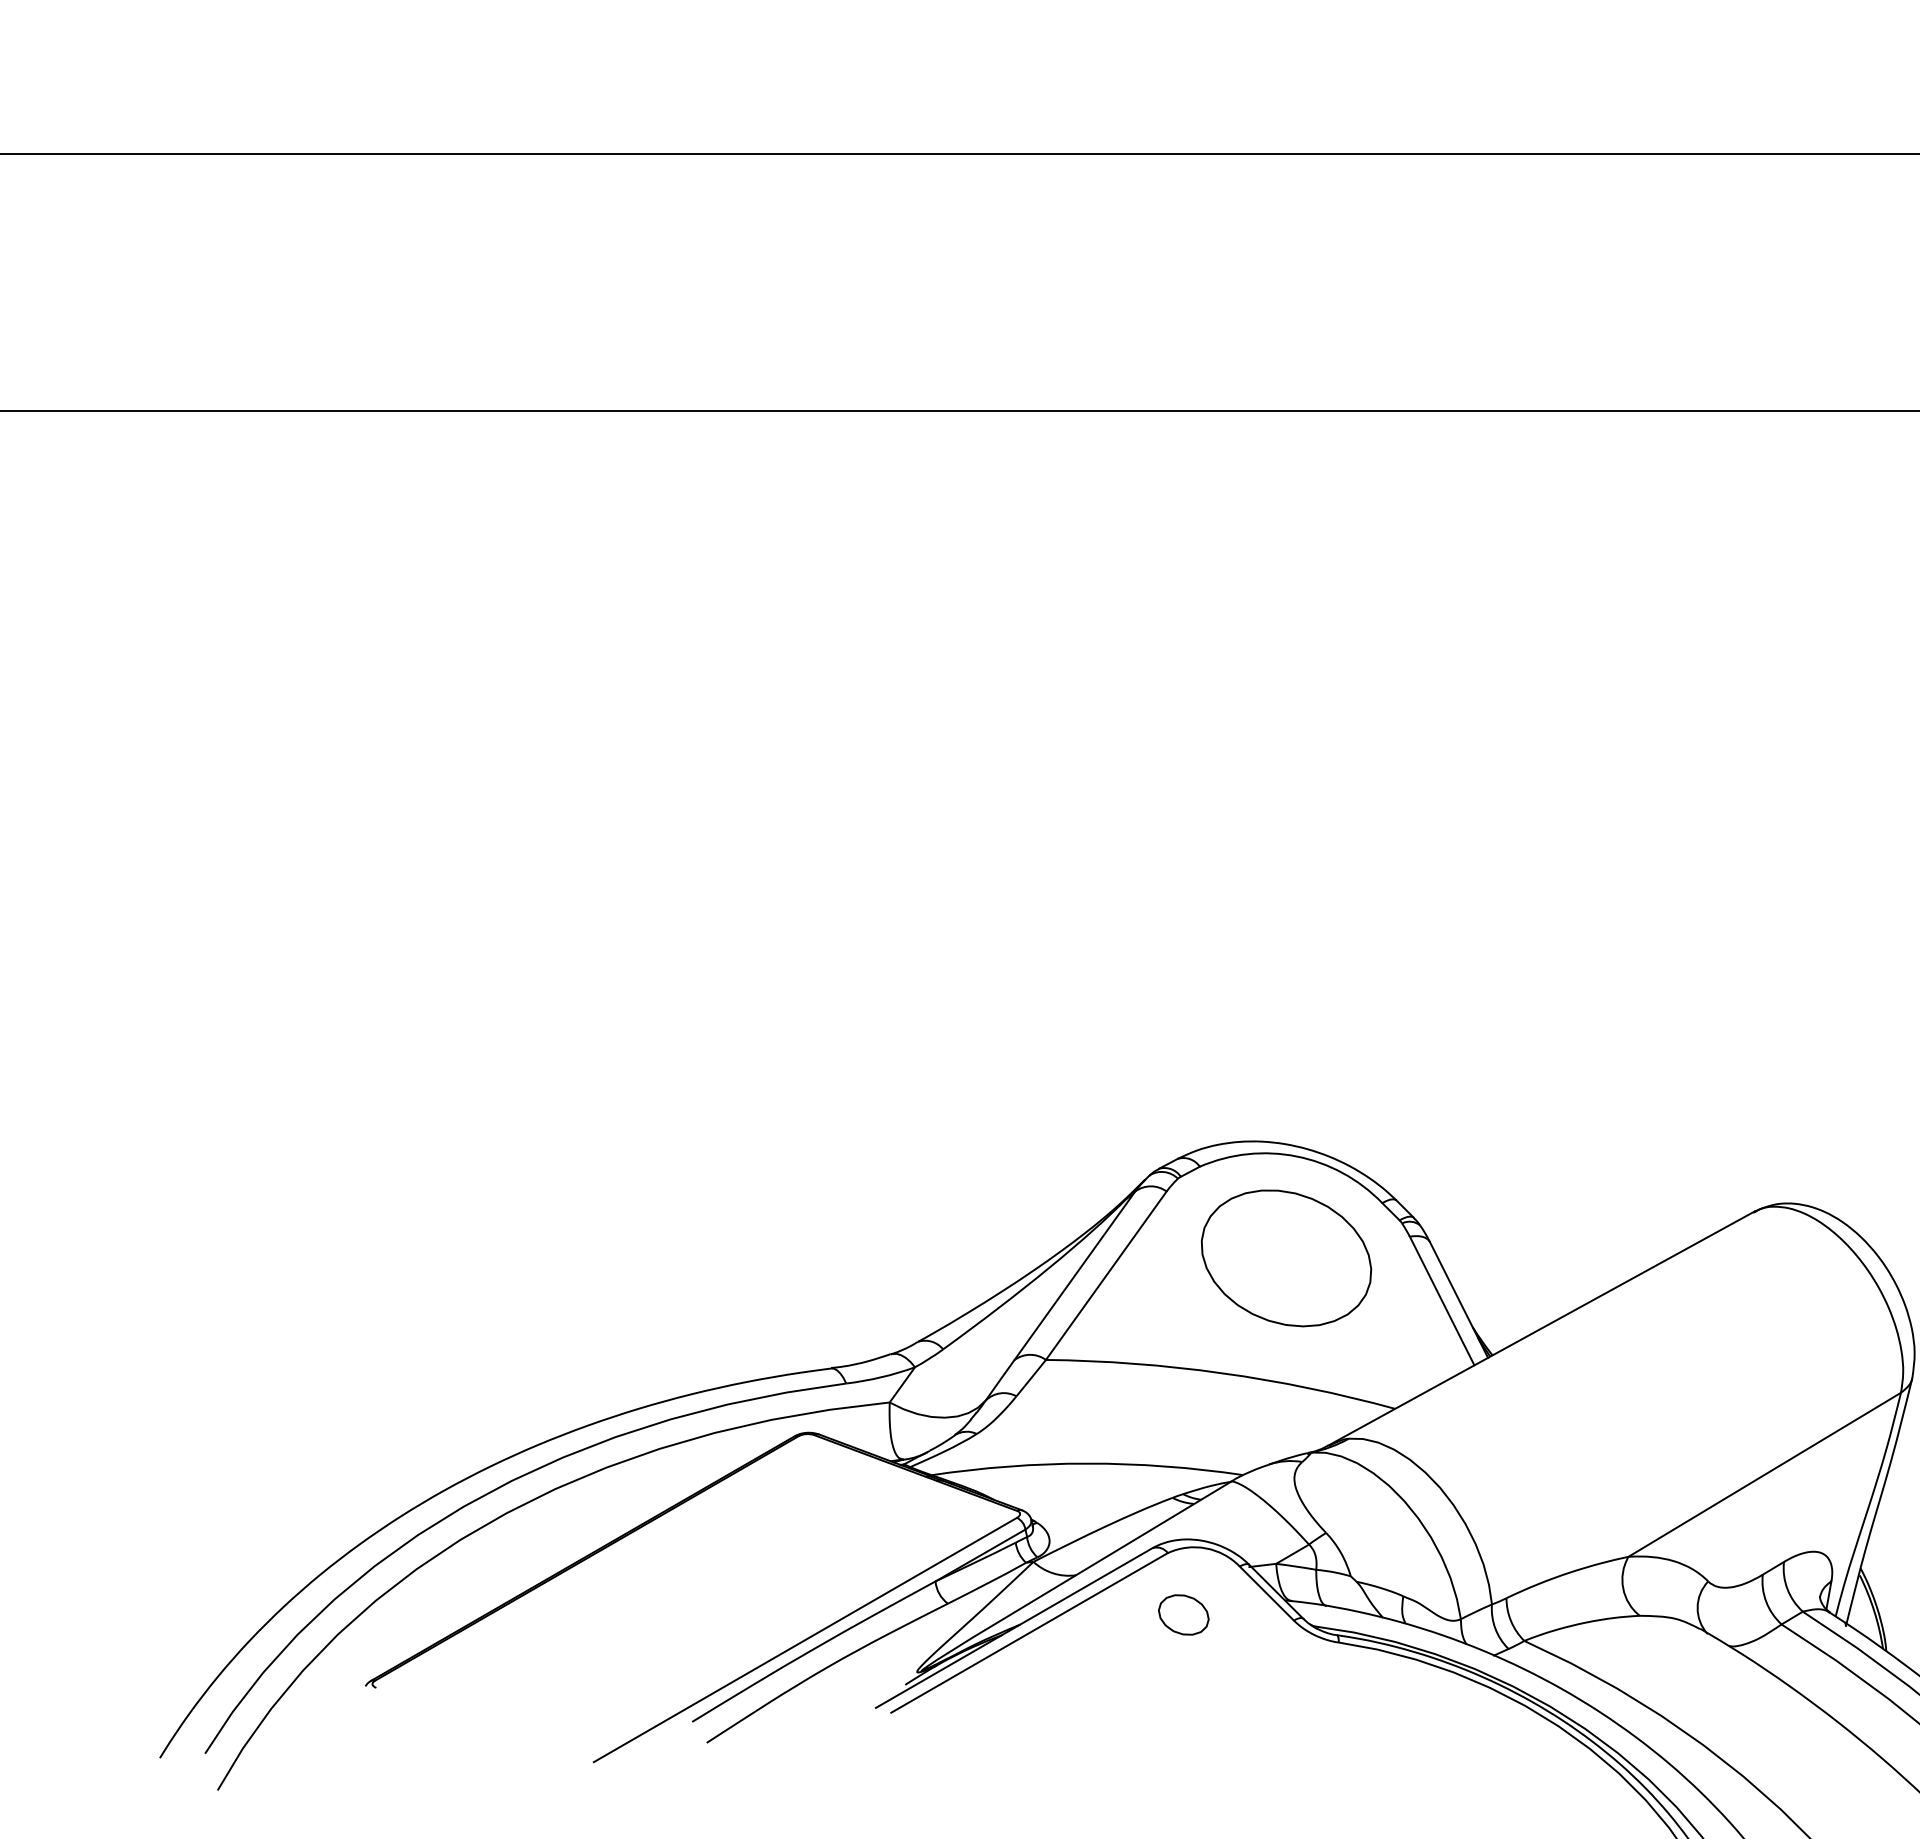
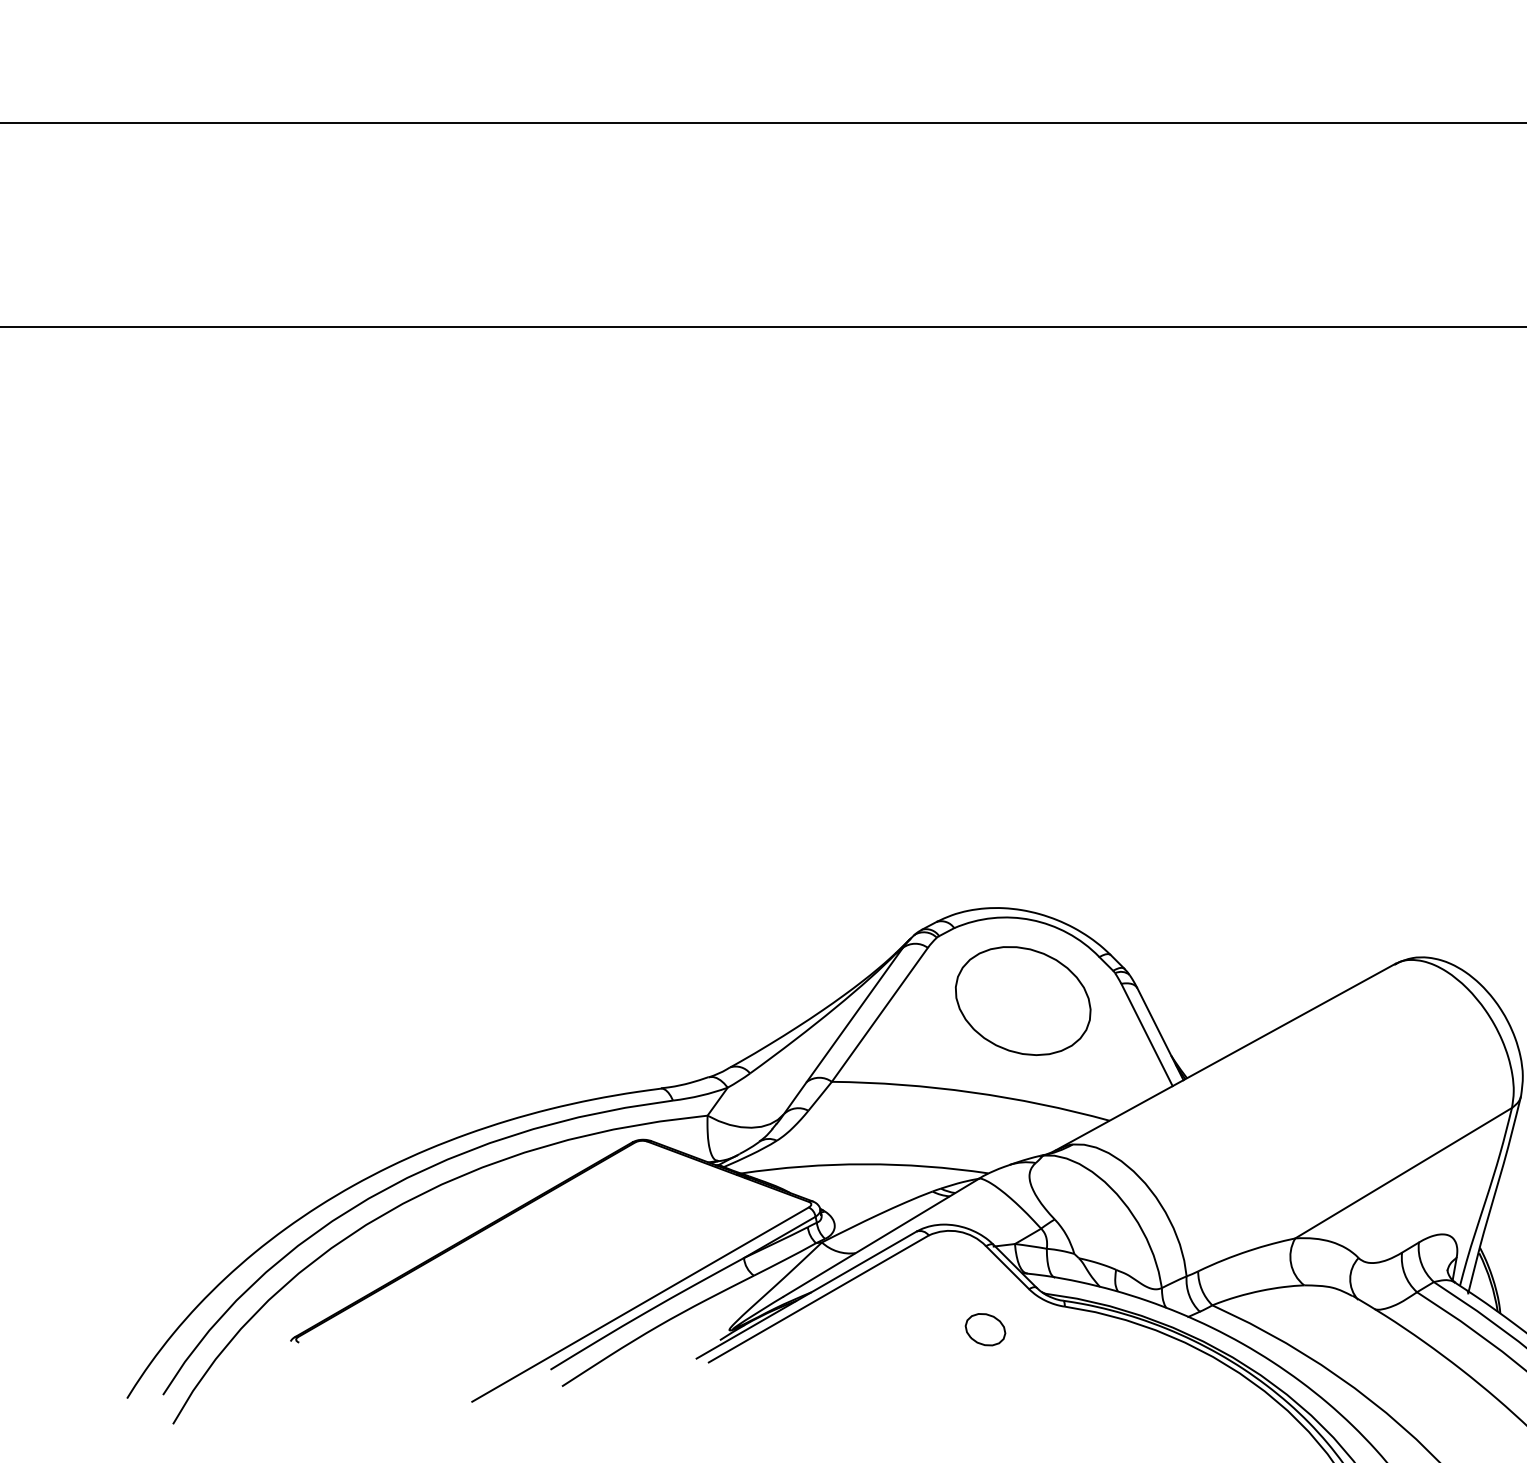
part: (1183, 1614) -> (985, 1329), moved

